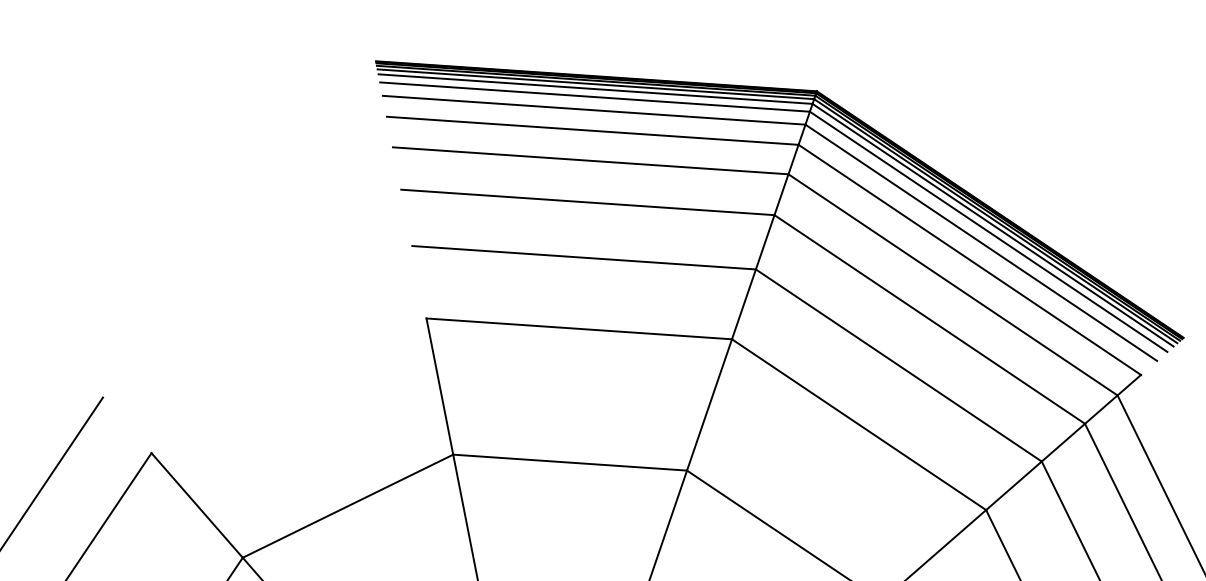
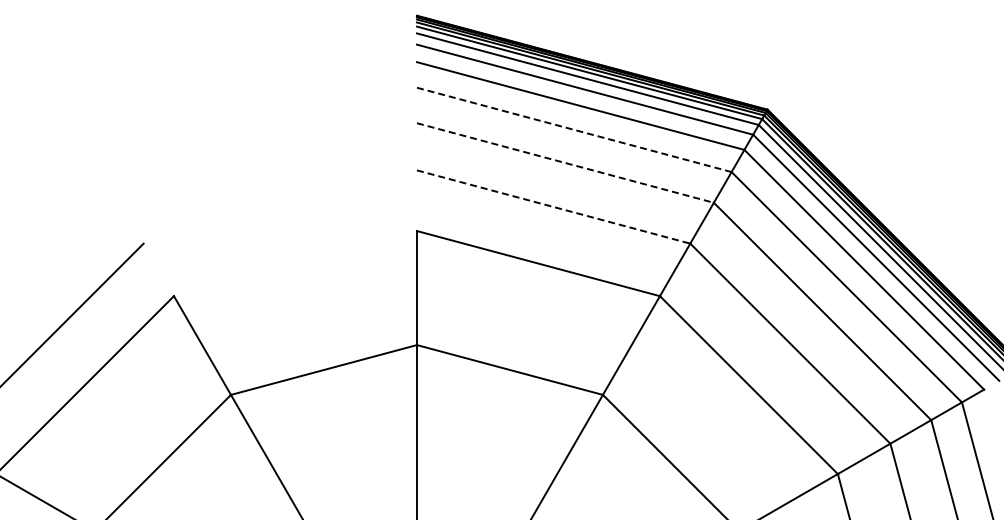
line: (590, 160) -> (574, 129), solid -> dashed
line: (588, 202) -> (565, 163), solid -> dashed
line: (585, 258) -> (554, 207), solid -> dashed

